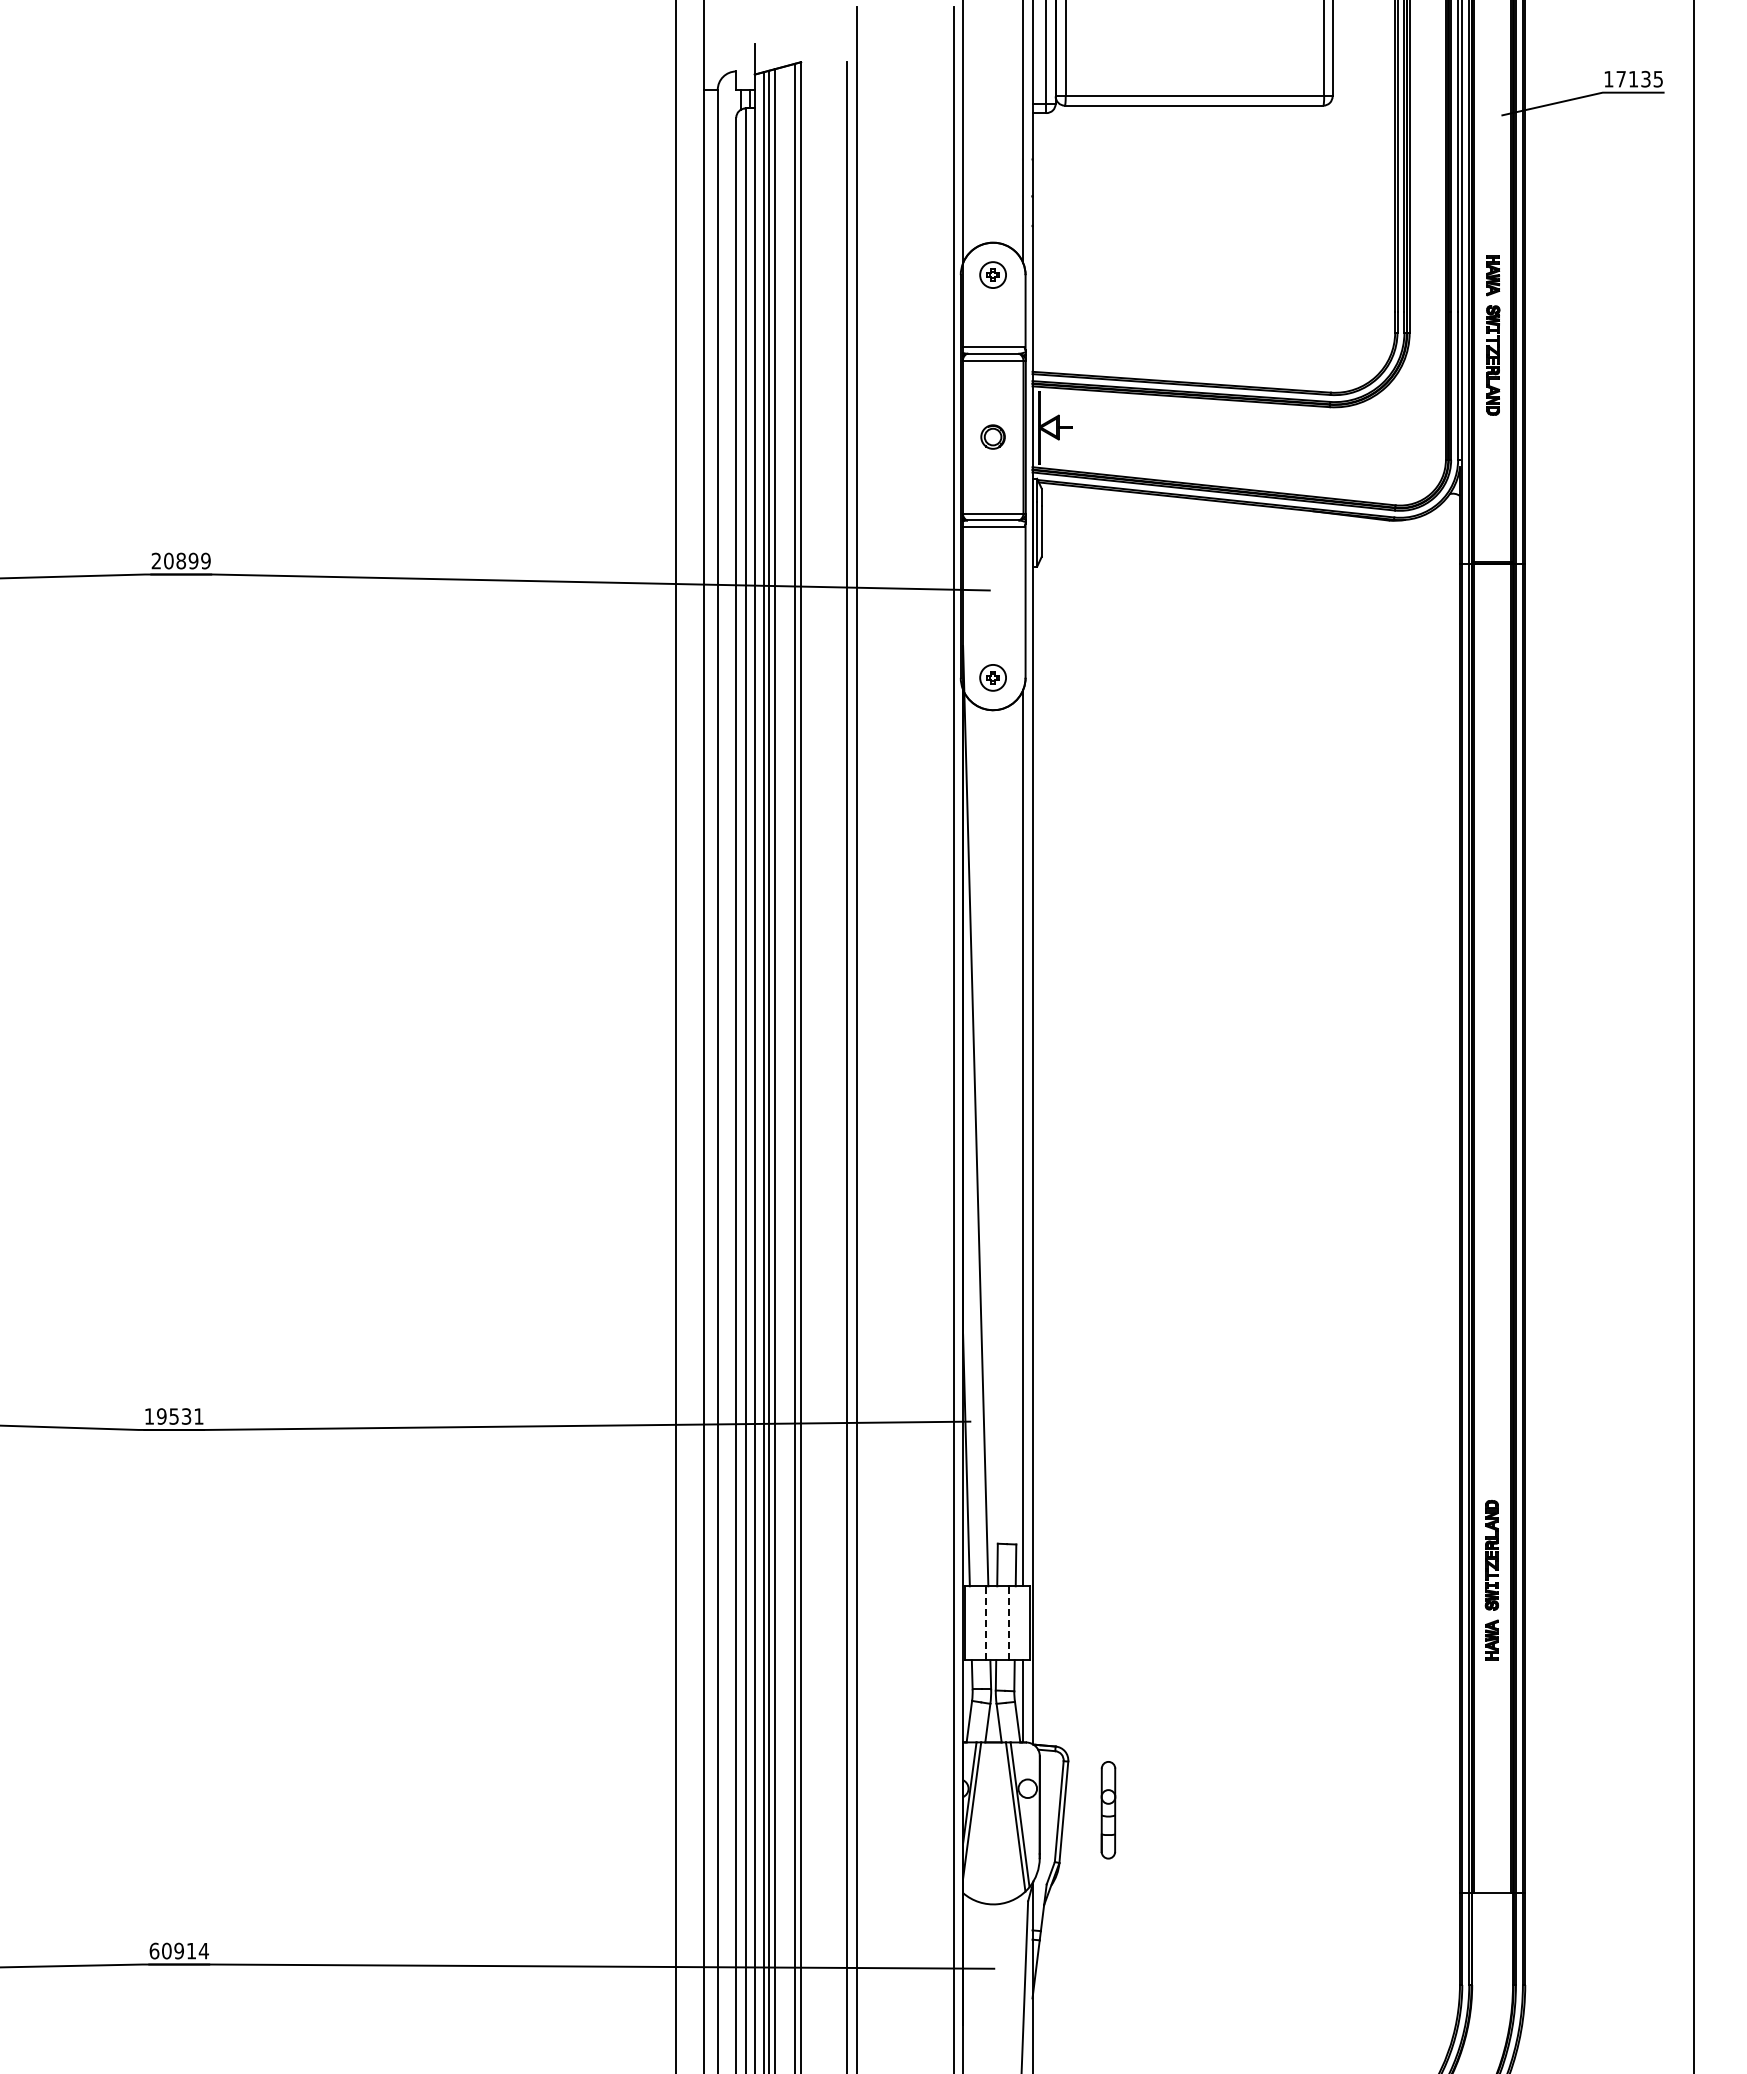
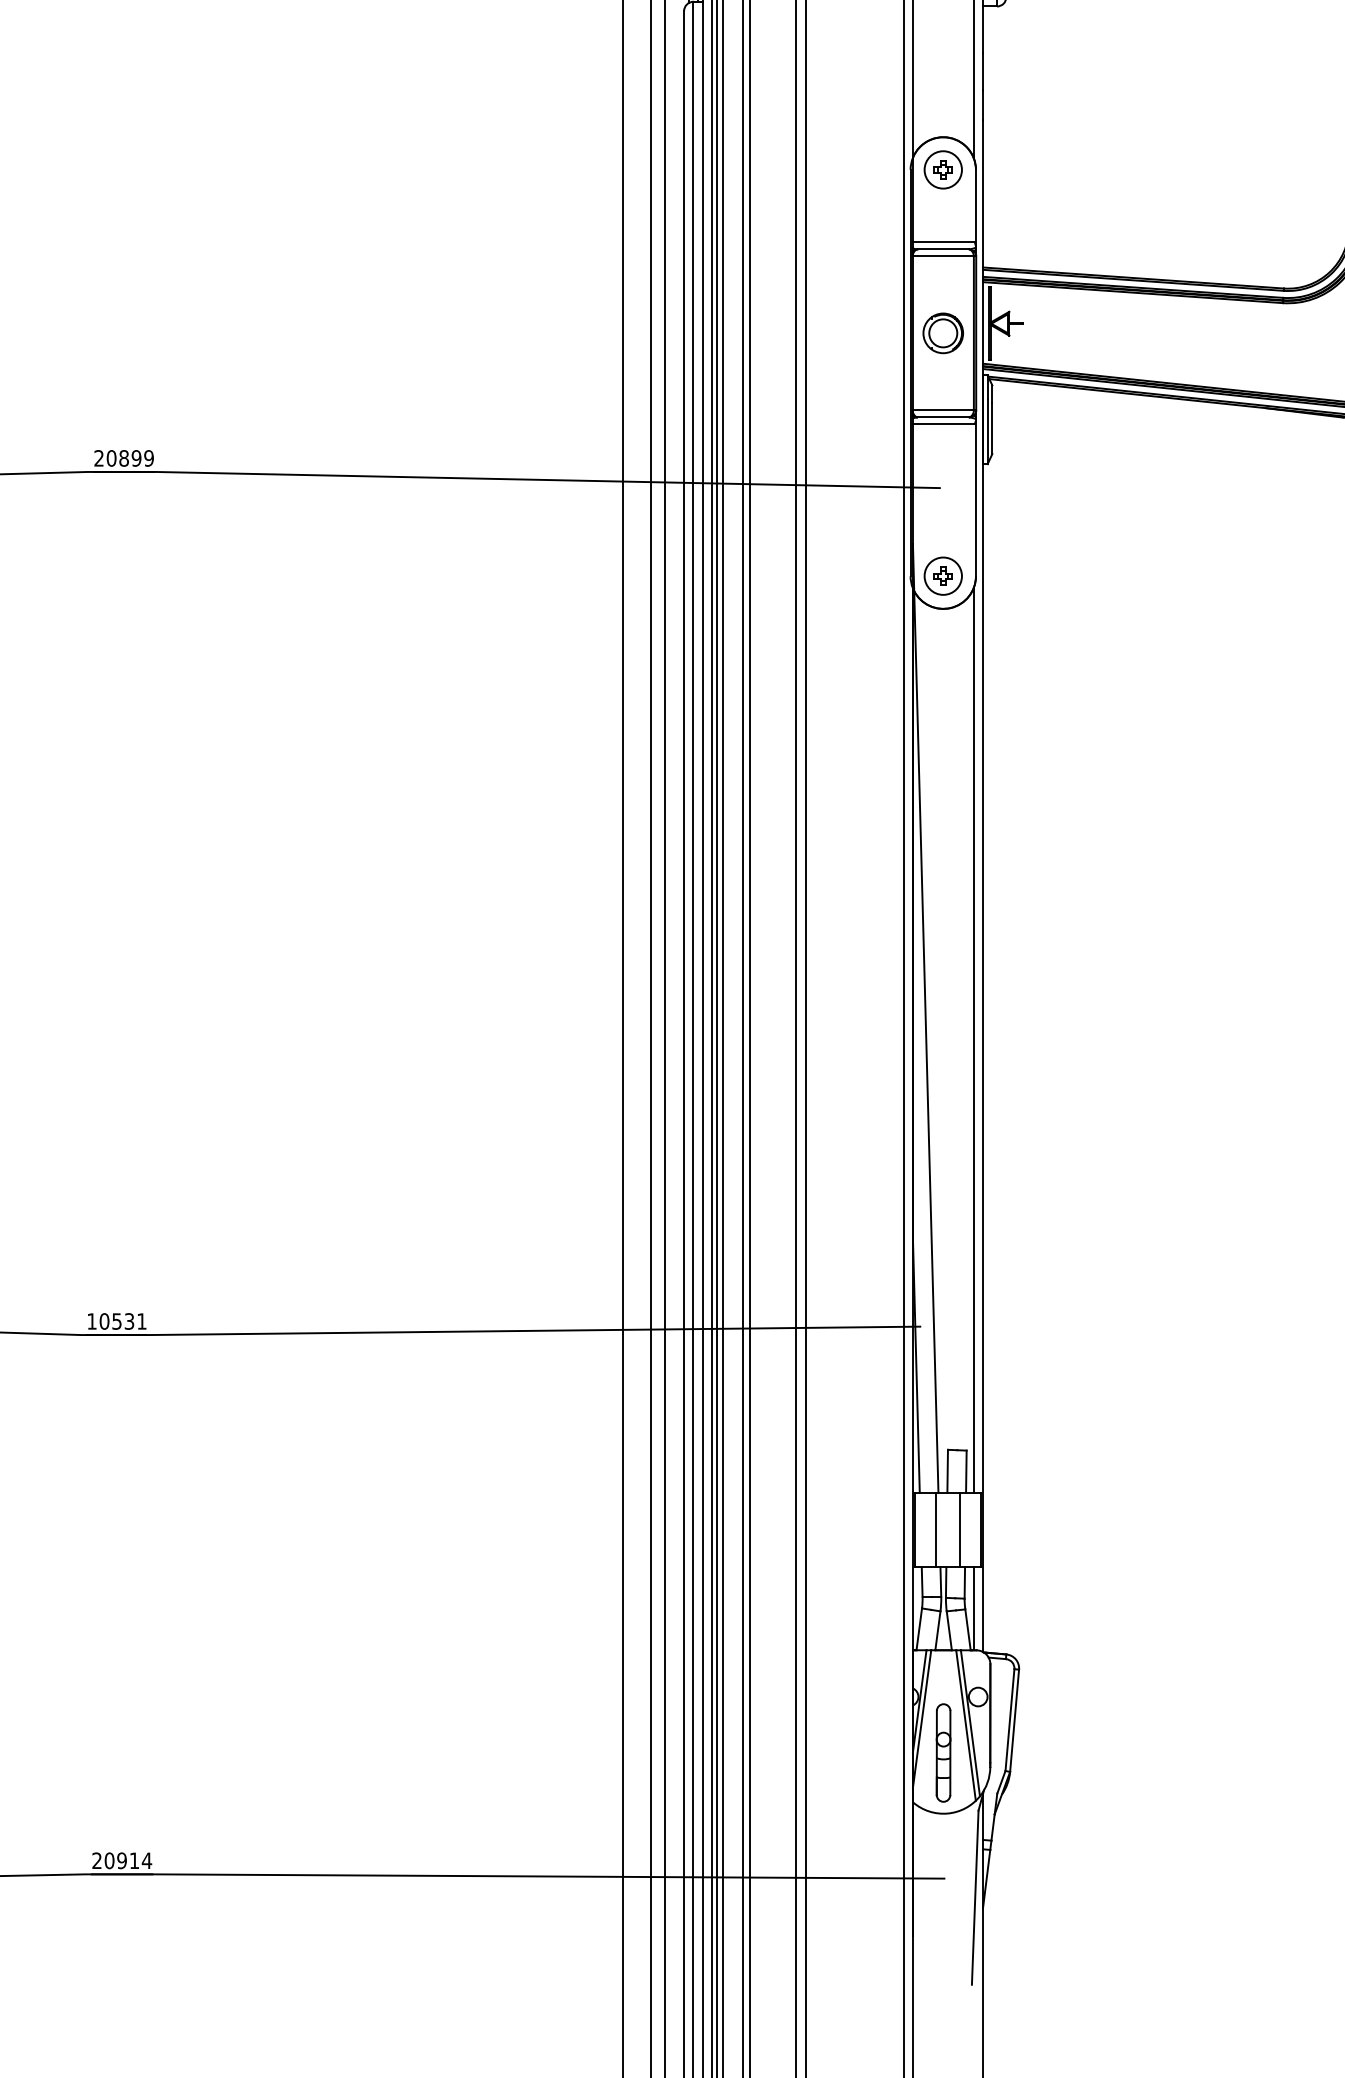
part: (992, 274) -> (942, 169), size x1.43
part: (992, 436) -> (942, 332), size x1.67
part: (992, 677) -> (942, 575), size x1.43
text: (161, 1416) -> (104, 1321), 19531 -> 10531
line: (986, 1622) -> (936, 1529), dashed -> solid
line: (1009, 1622) -> (959, 1529), dashed -> solid
part: (1108, 1810) -> (943, 1753), moved
text: (154, 1950) -> (97, 1860), 60914 -> 20914

